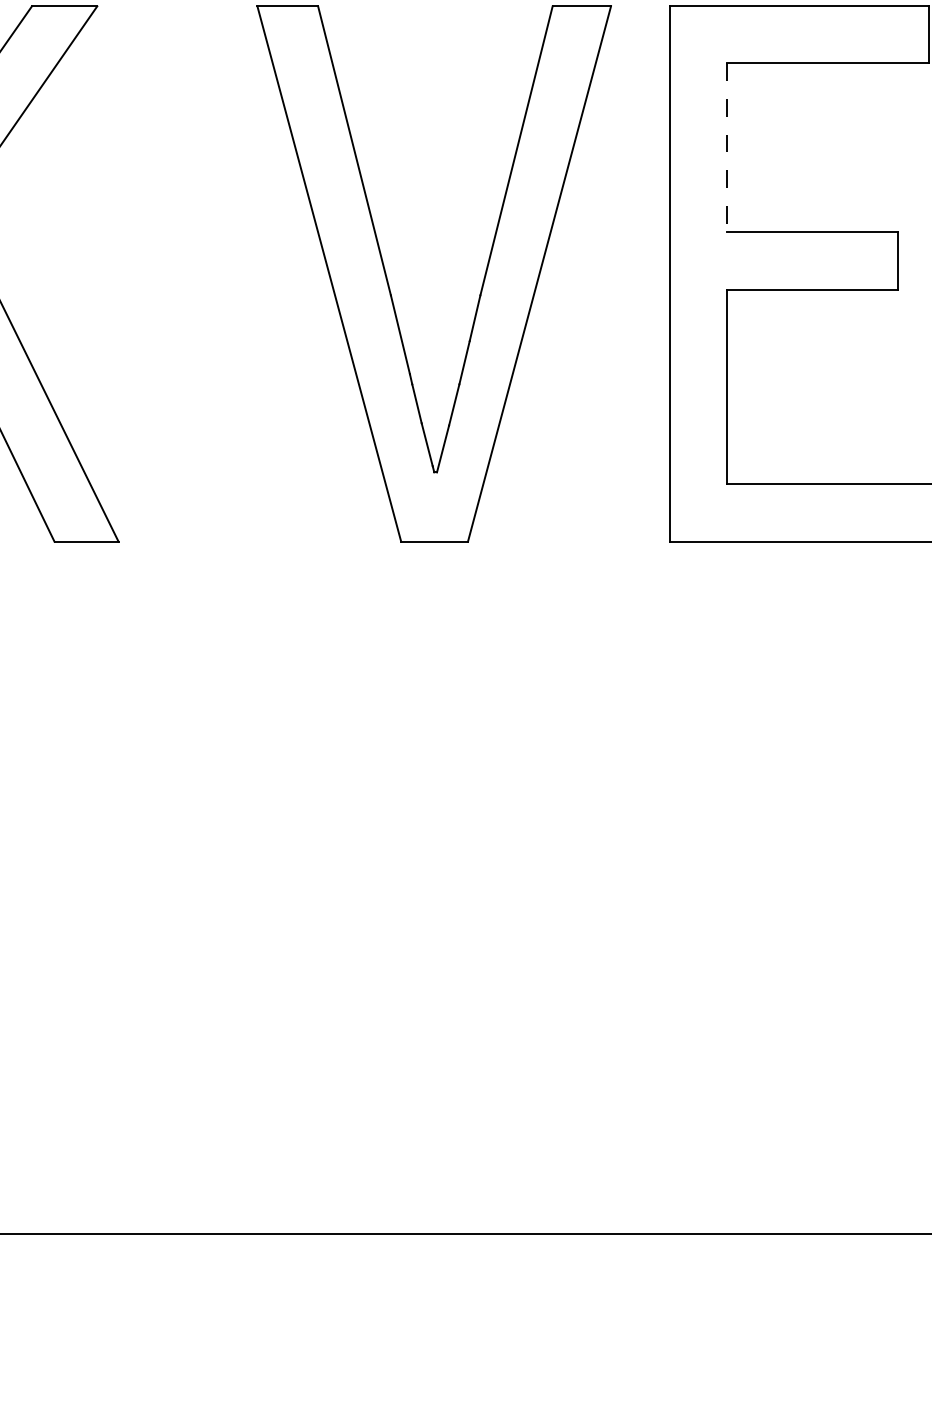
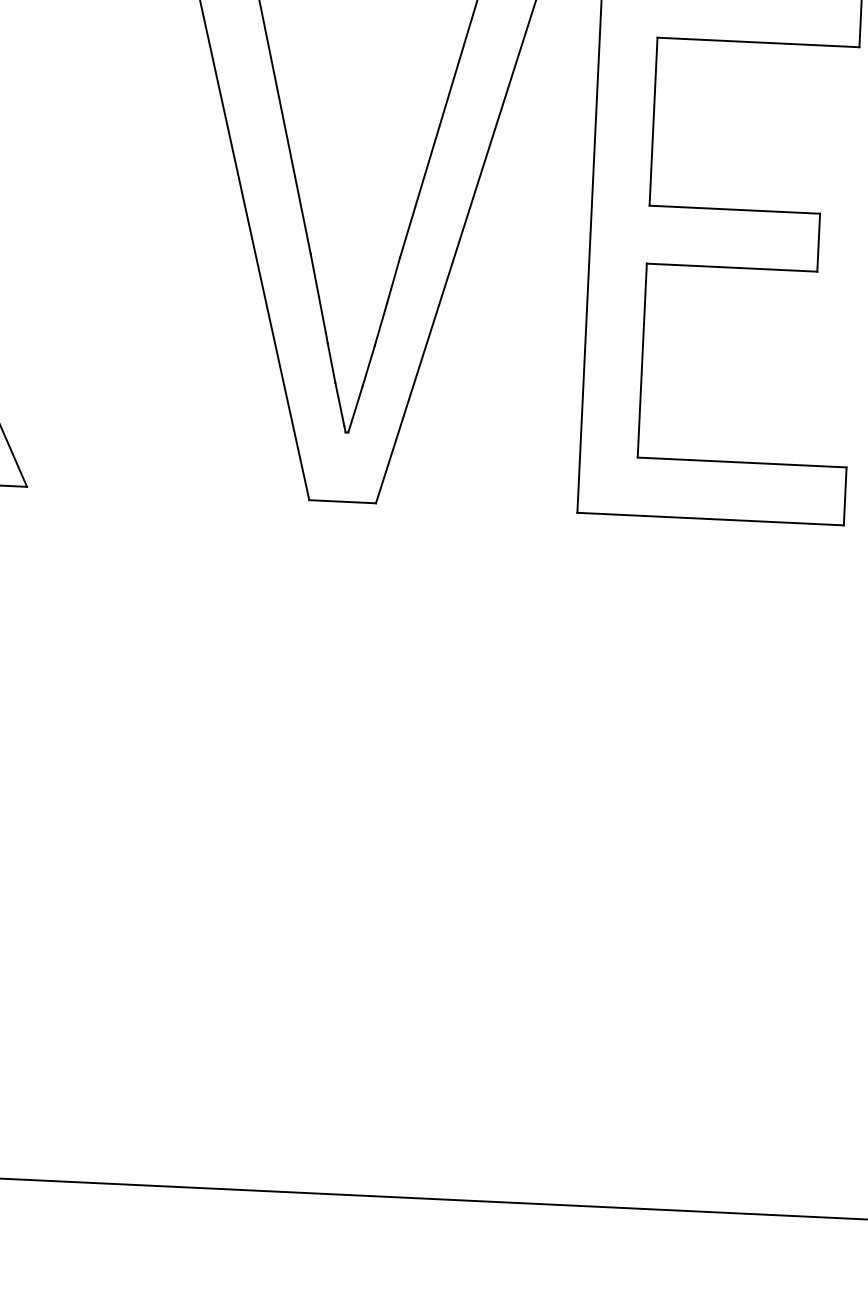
line: (727, 148) -> (653, 122), dashed -> solid

